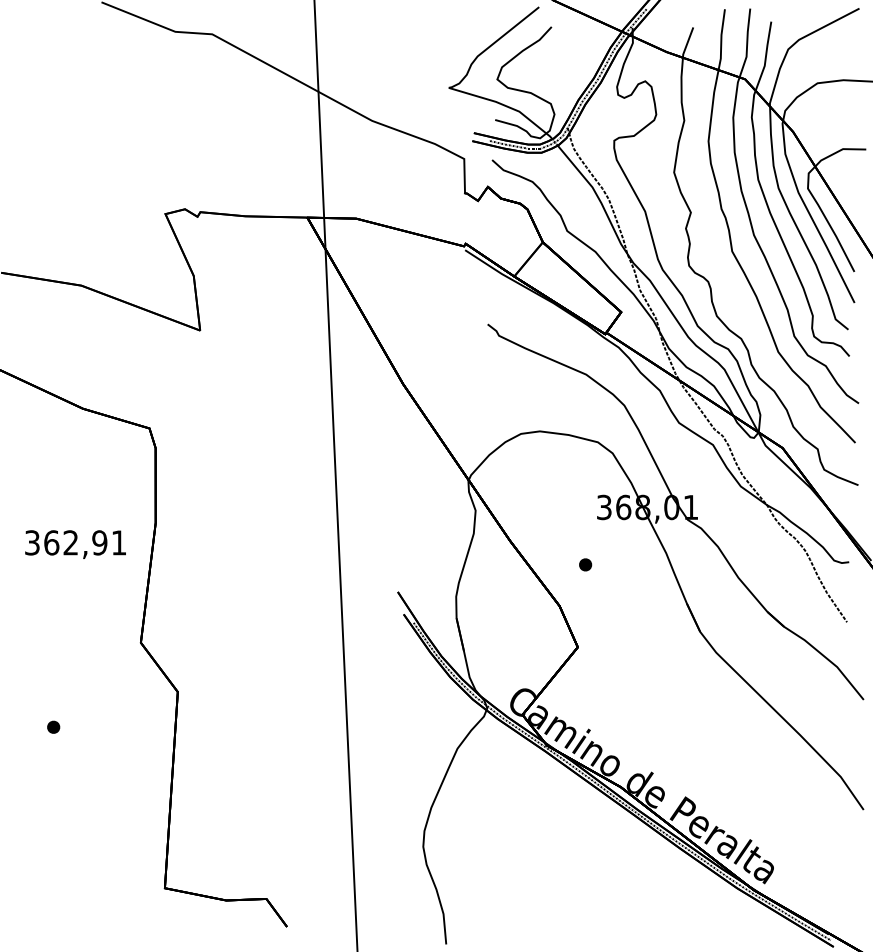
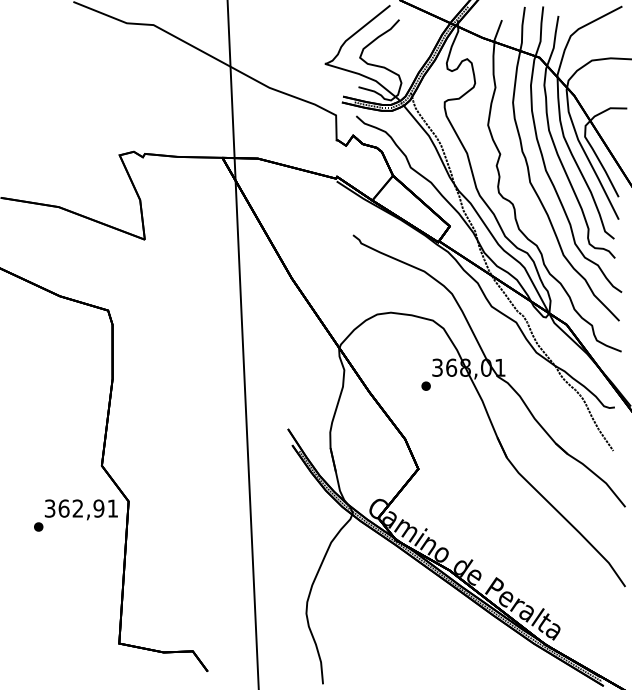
text: (75, 544) -> (81, 509), moved
part: (585, 564) -> (426, 385), moved

